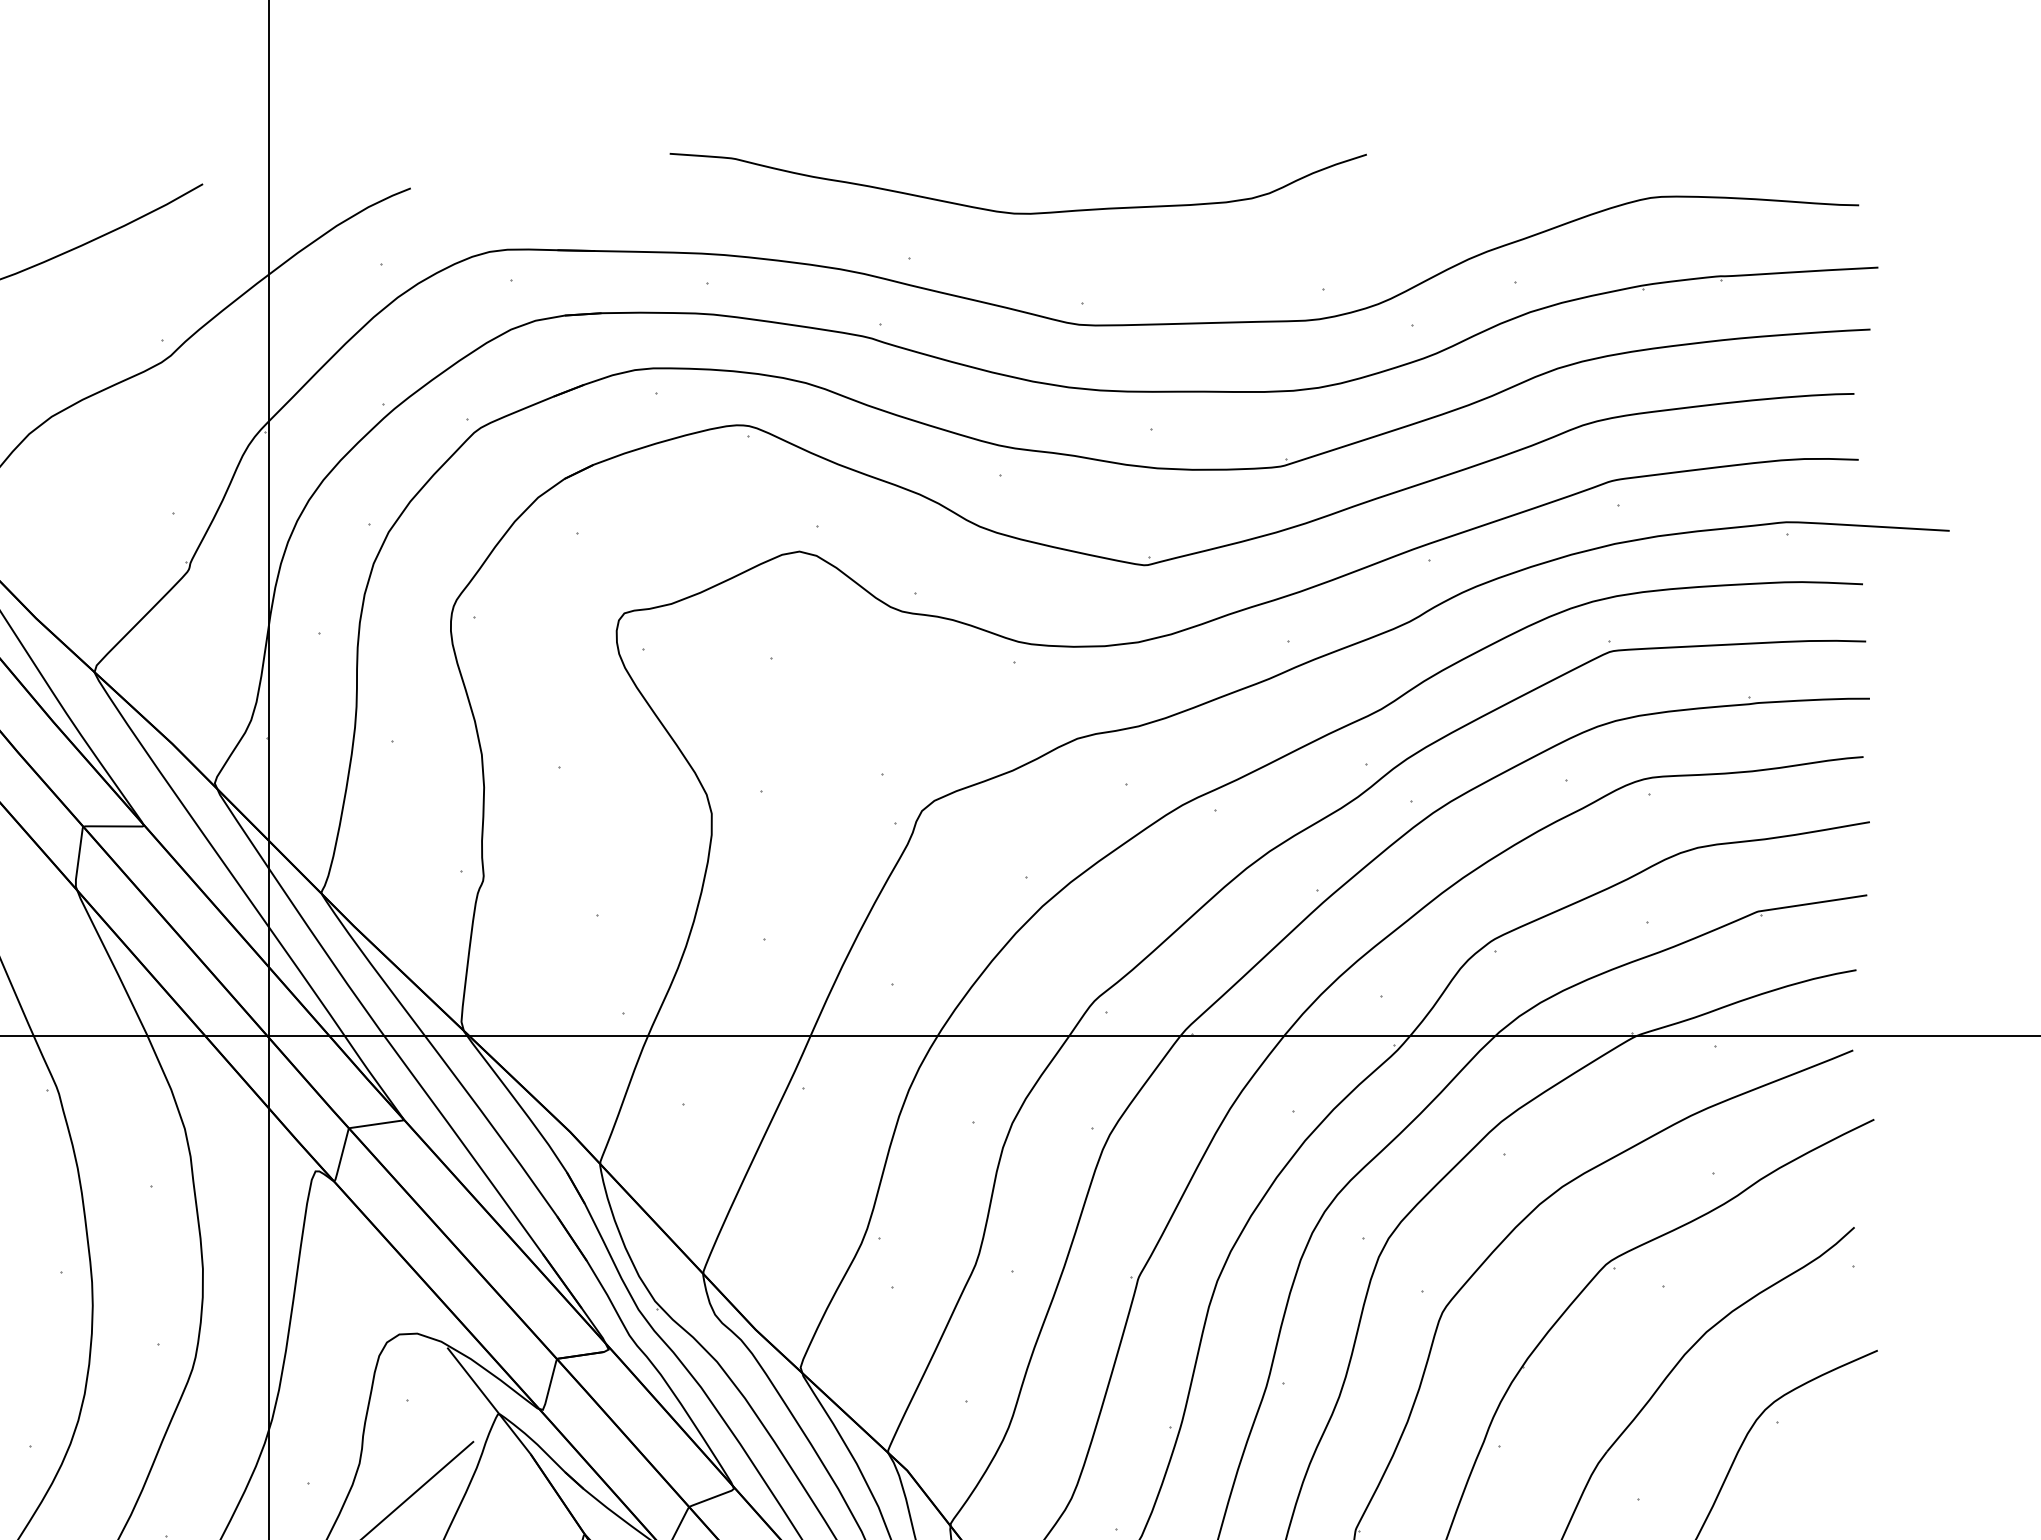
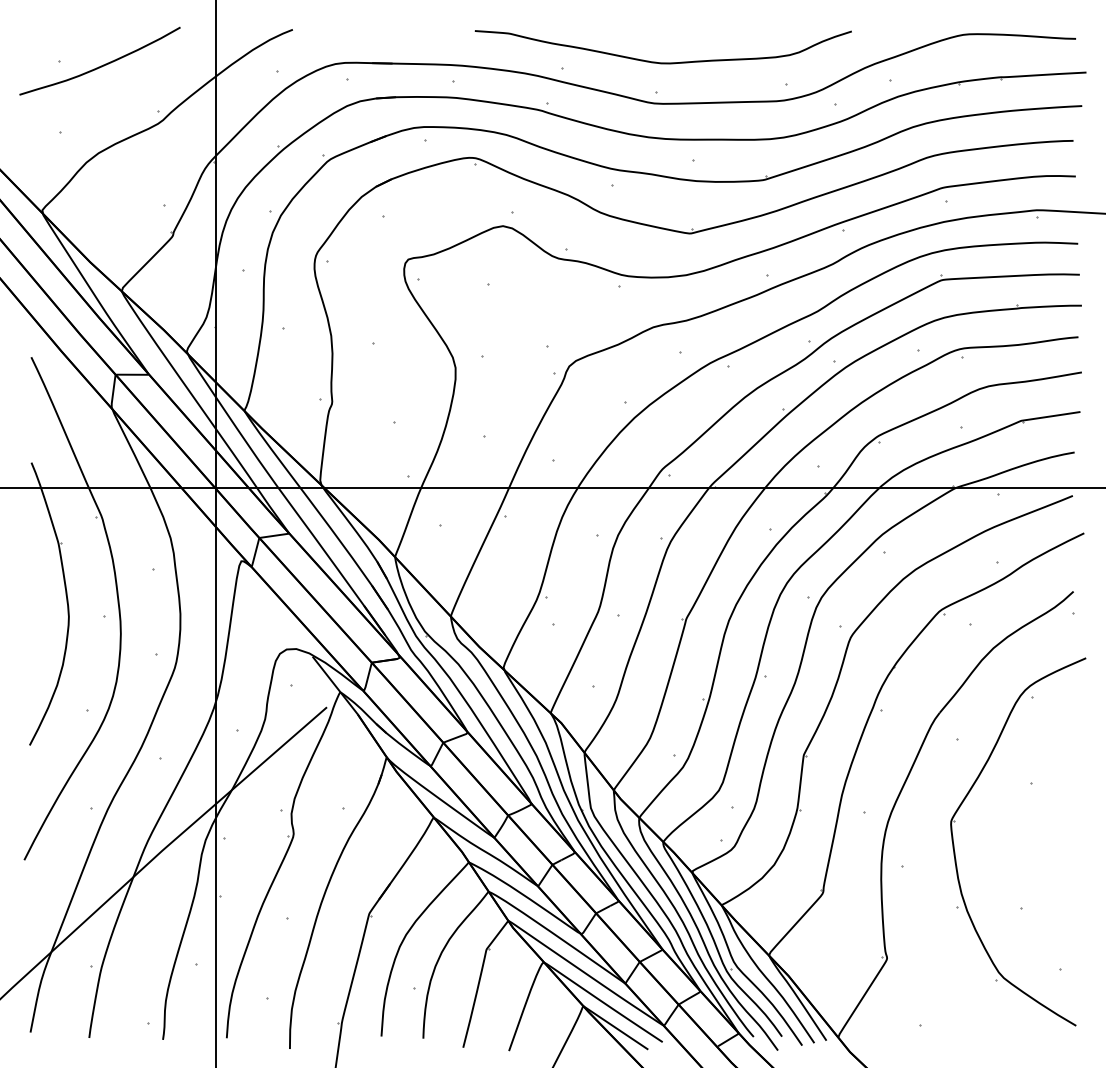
curve: (1016, 212) -> (662, 62), moved

